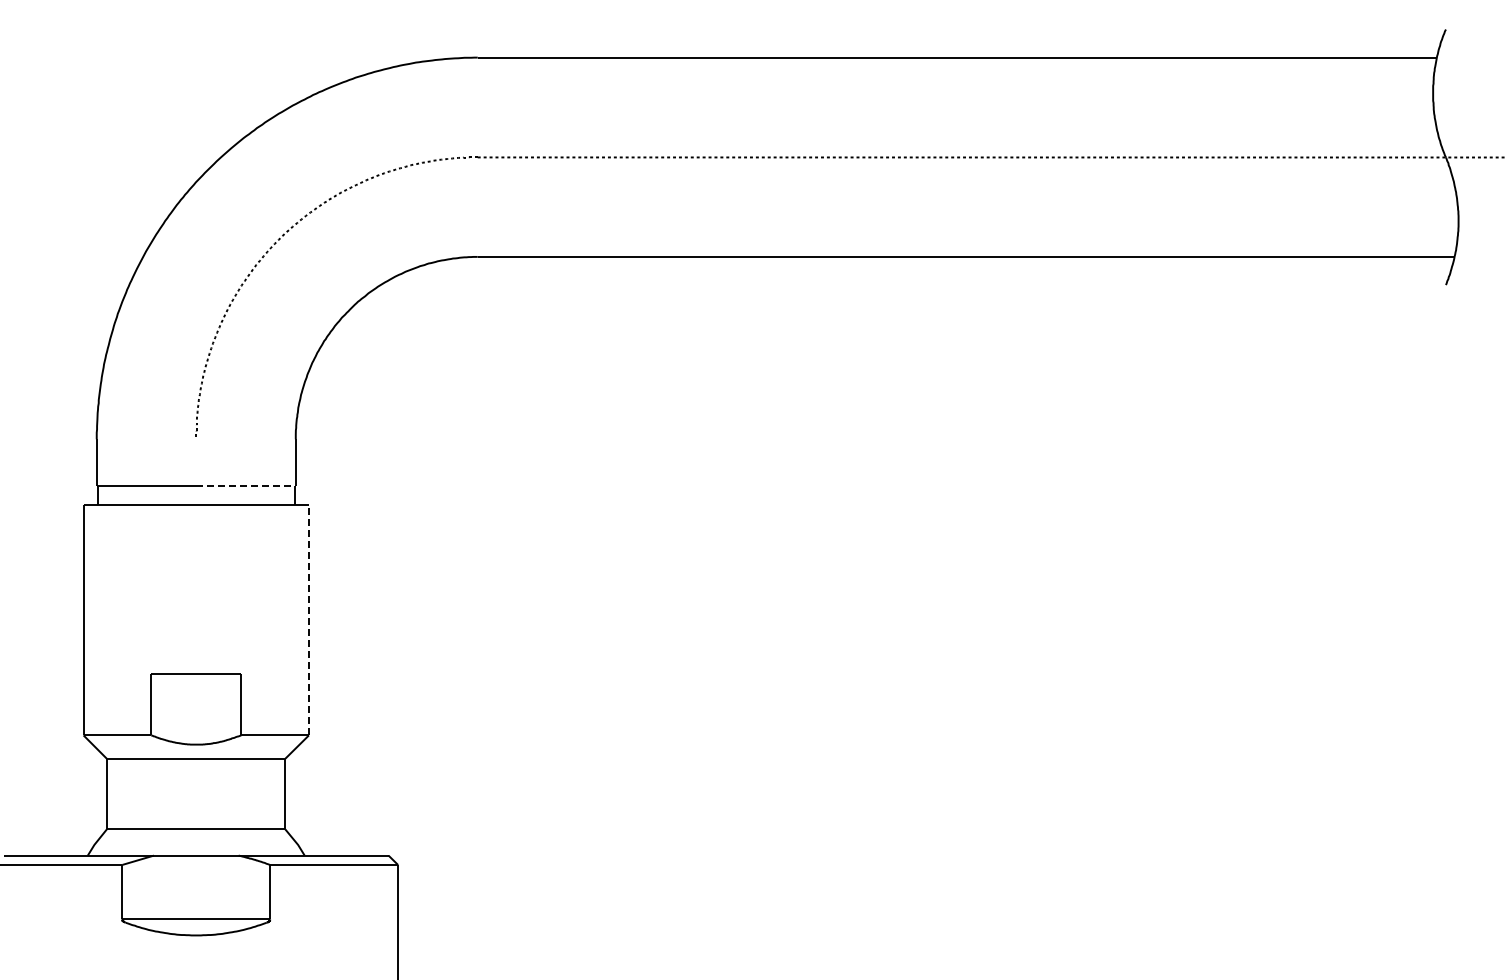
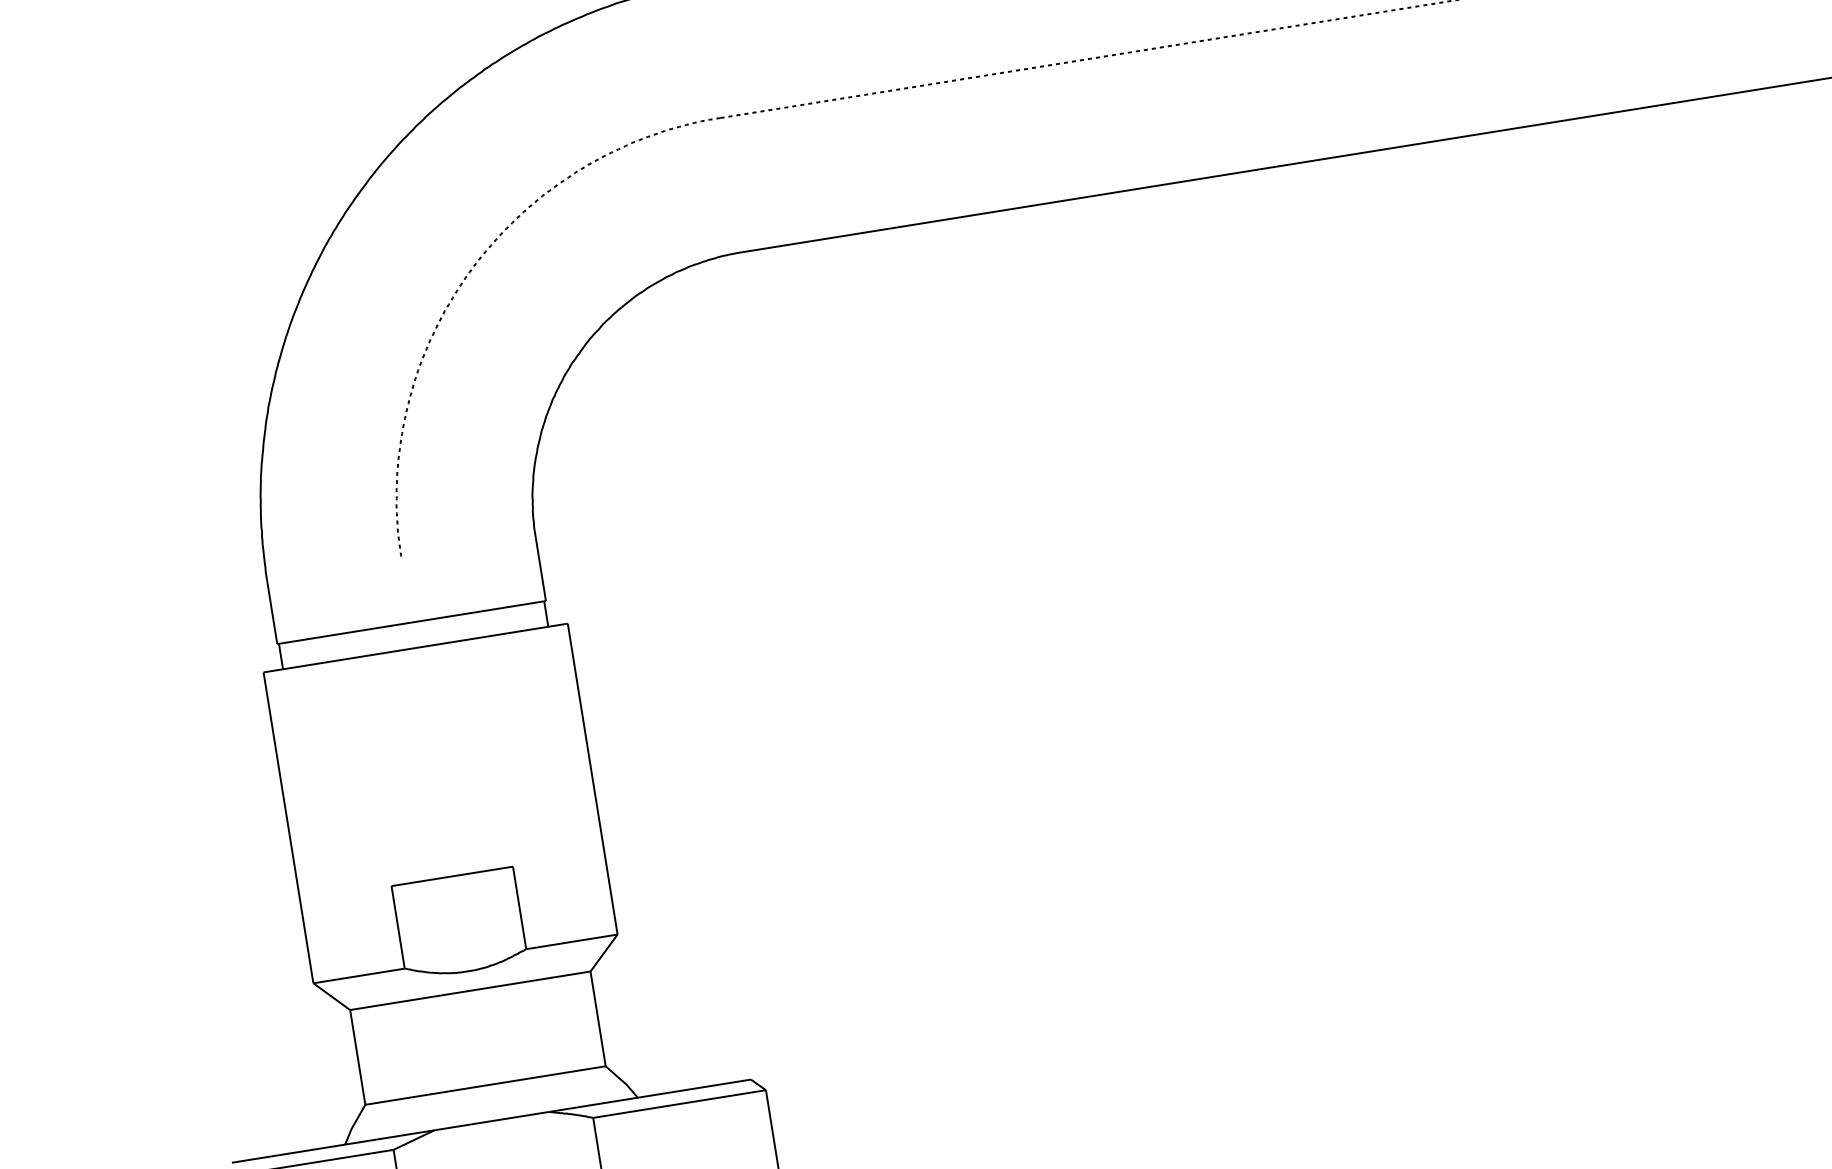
line: (246, 486) -> (479, 612), dashed -> solid
line: (308, 619) -> (591, 778), dashed -> solid

